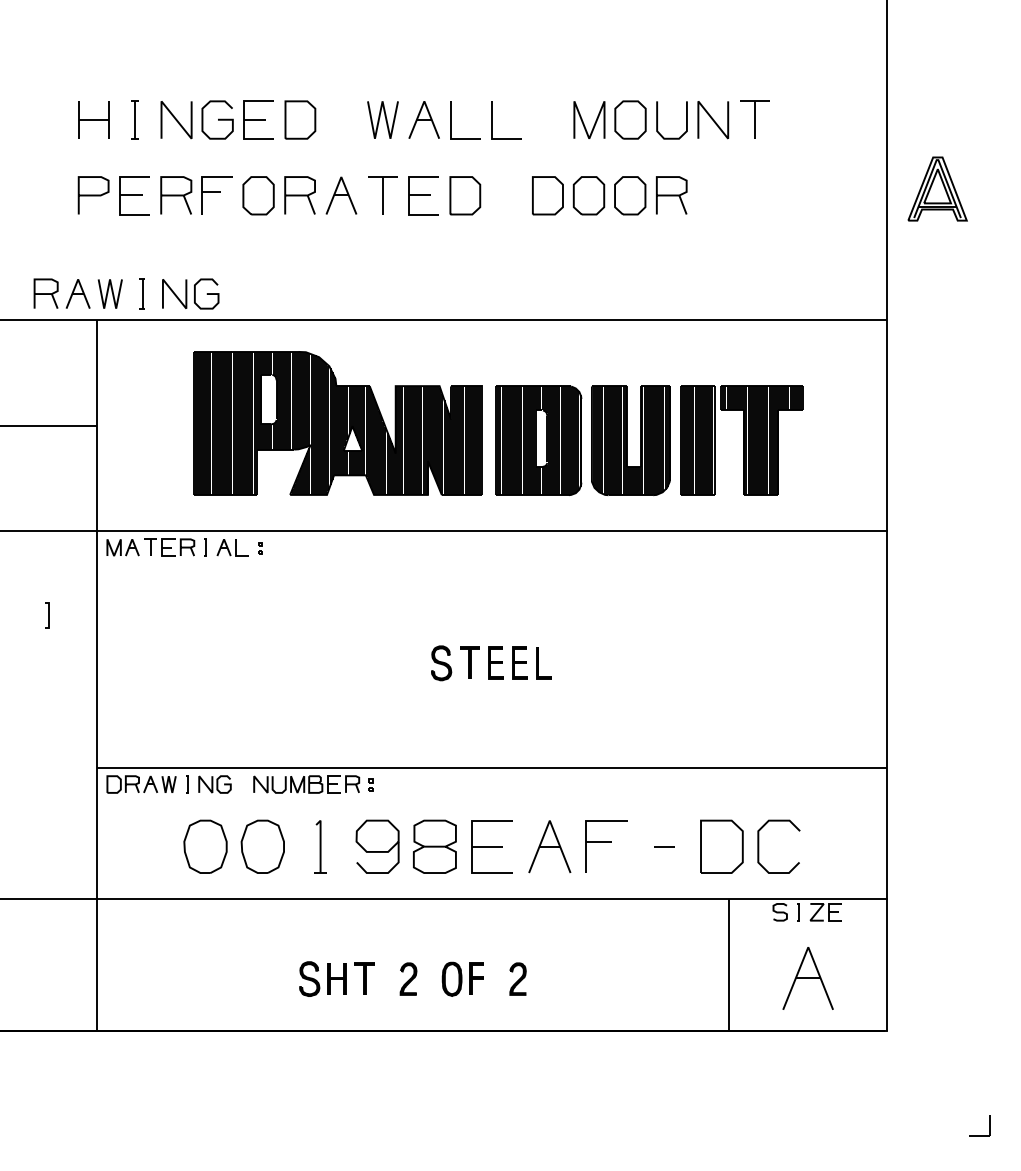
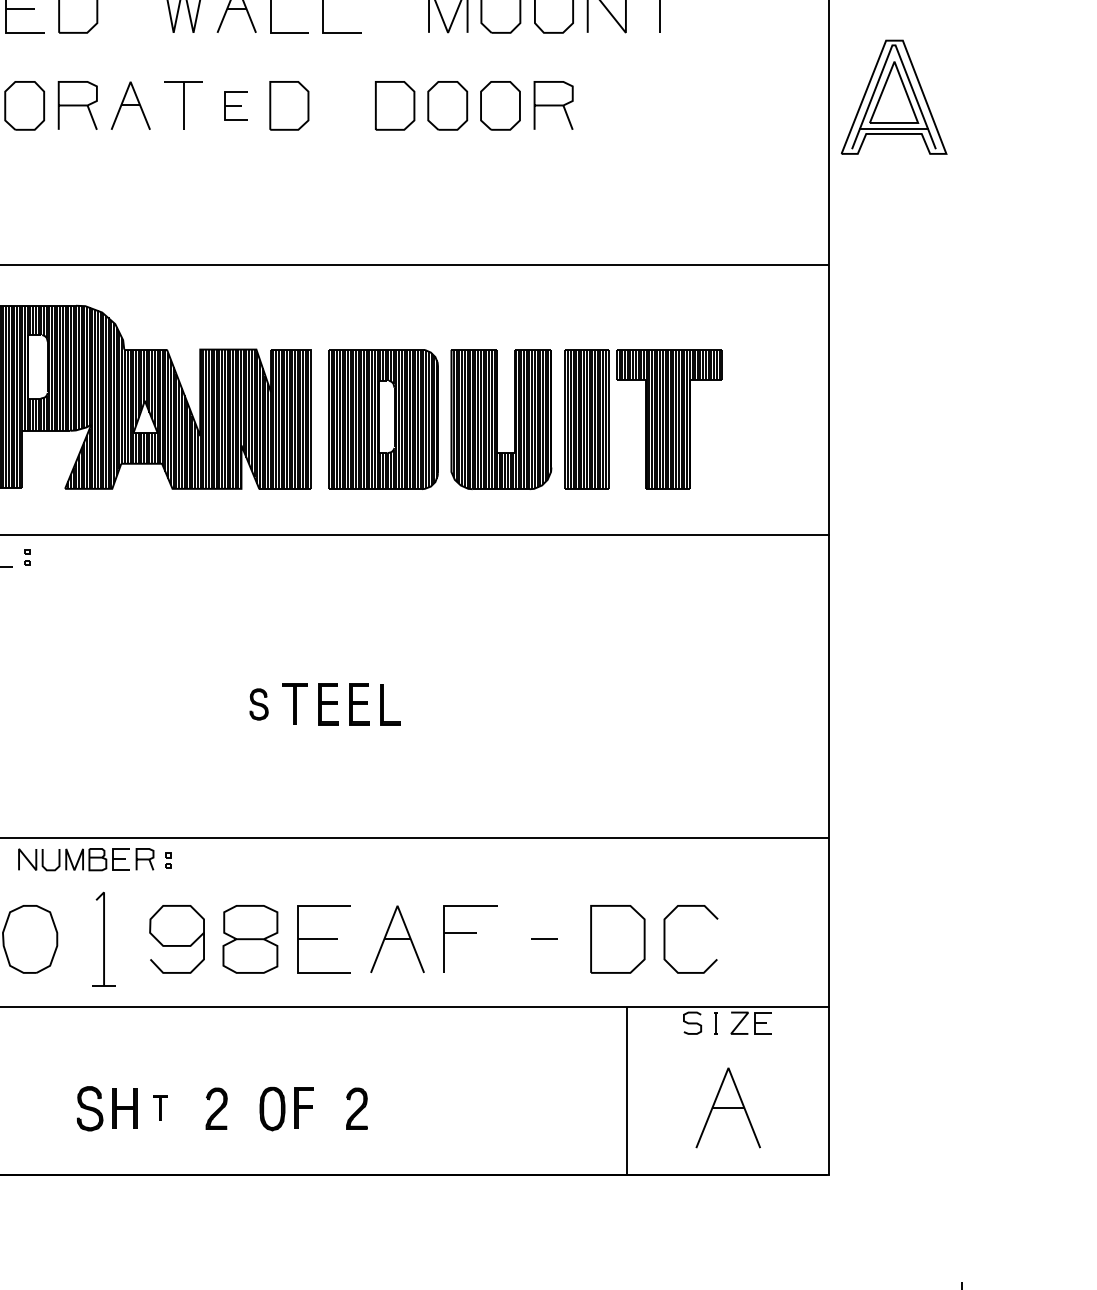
part: (937, 188) -> (893, 96), size x1.4
part: (423, 195) -> (235, 105), size x0.6
part: (441, 663) -> (258, 704), size x0.7
part: (320, 846) -> (103, 938), size x1.4
part: (364, 978) -> (160, 1107), size x0.6

